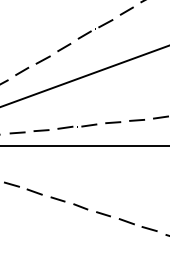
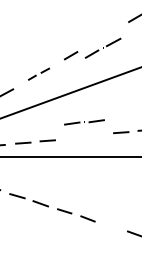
part: (95, 29) -> (103, 48), moved
part: (32, 65) -> (38, 74), size x0.6
part: (77, 126) -> (84, 122), moved
line: (103, 214) -> (111, 226), removed

